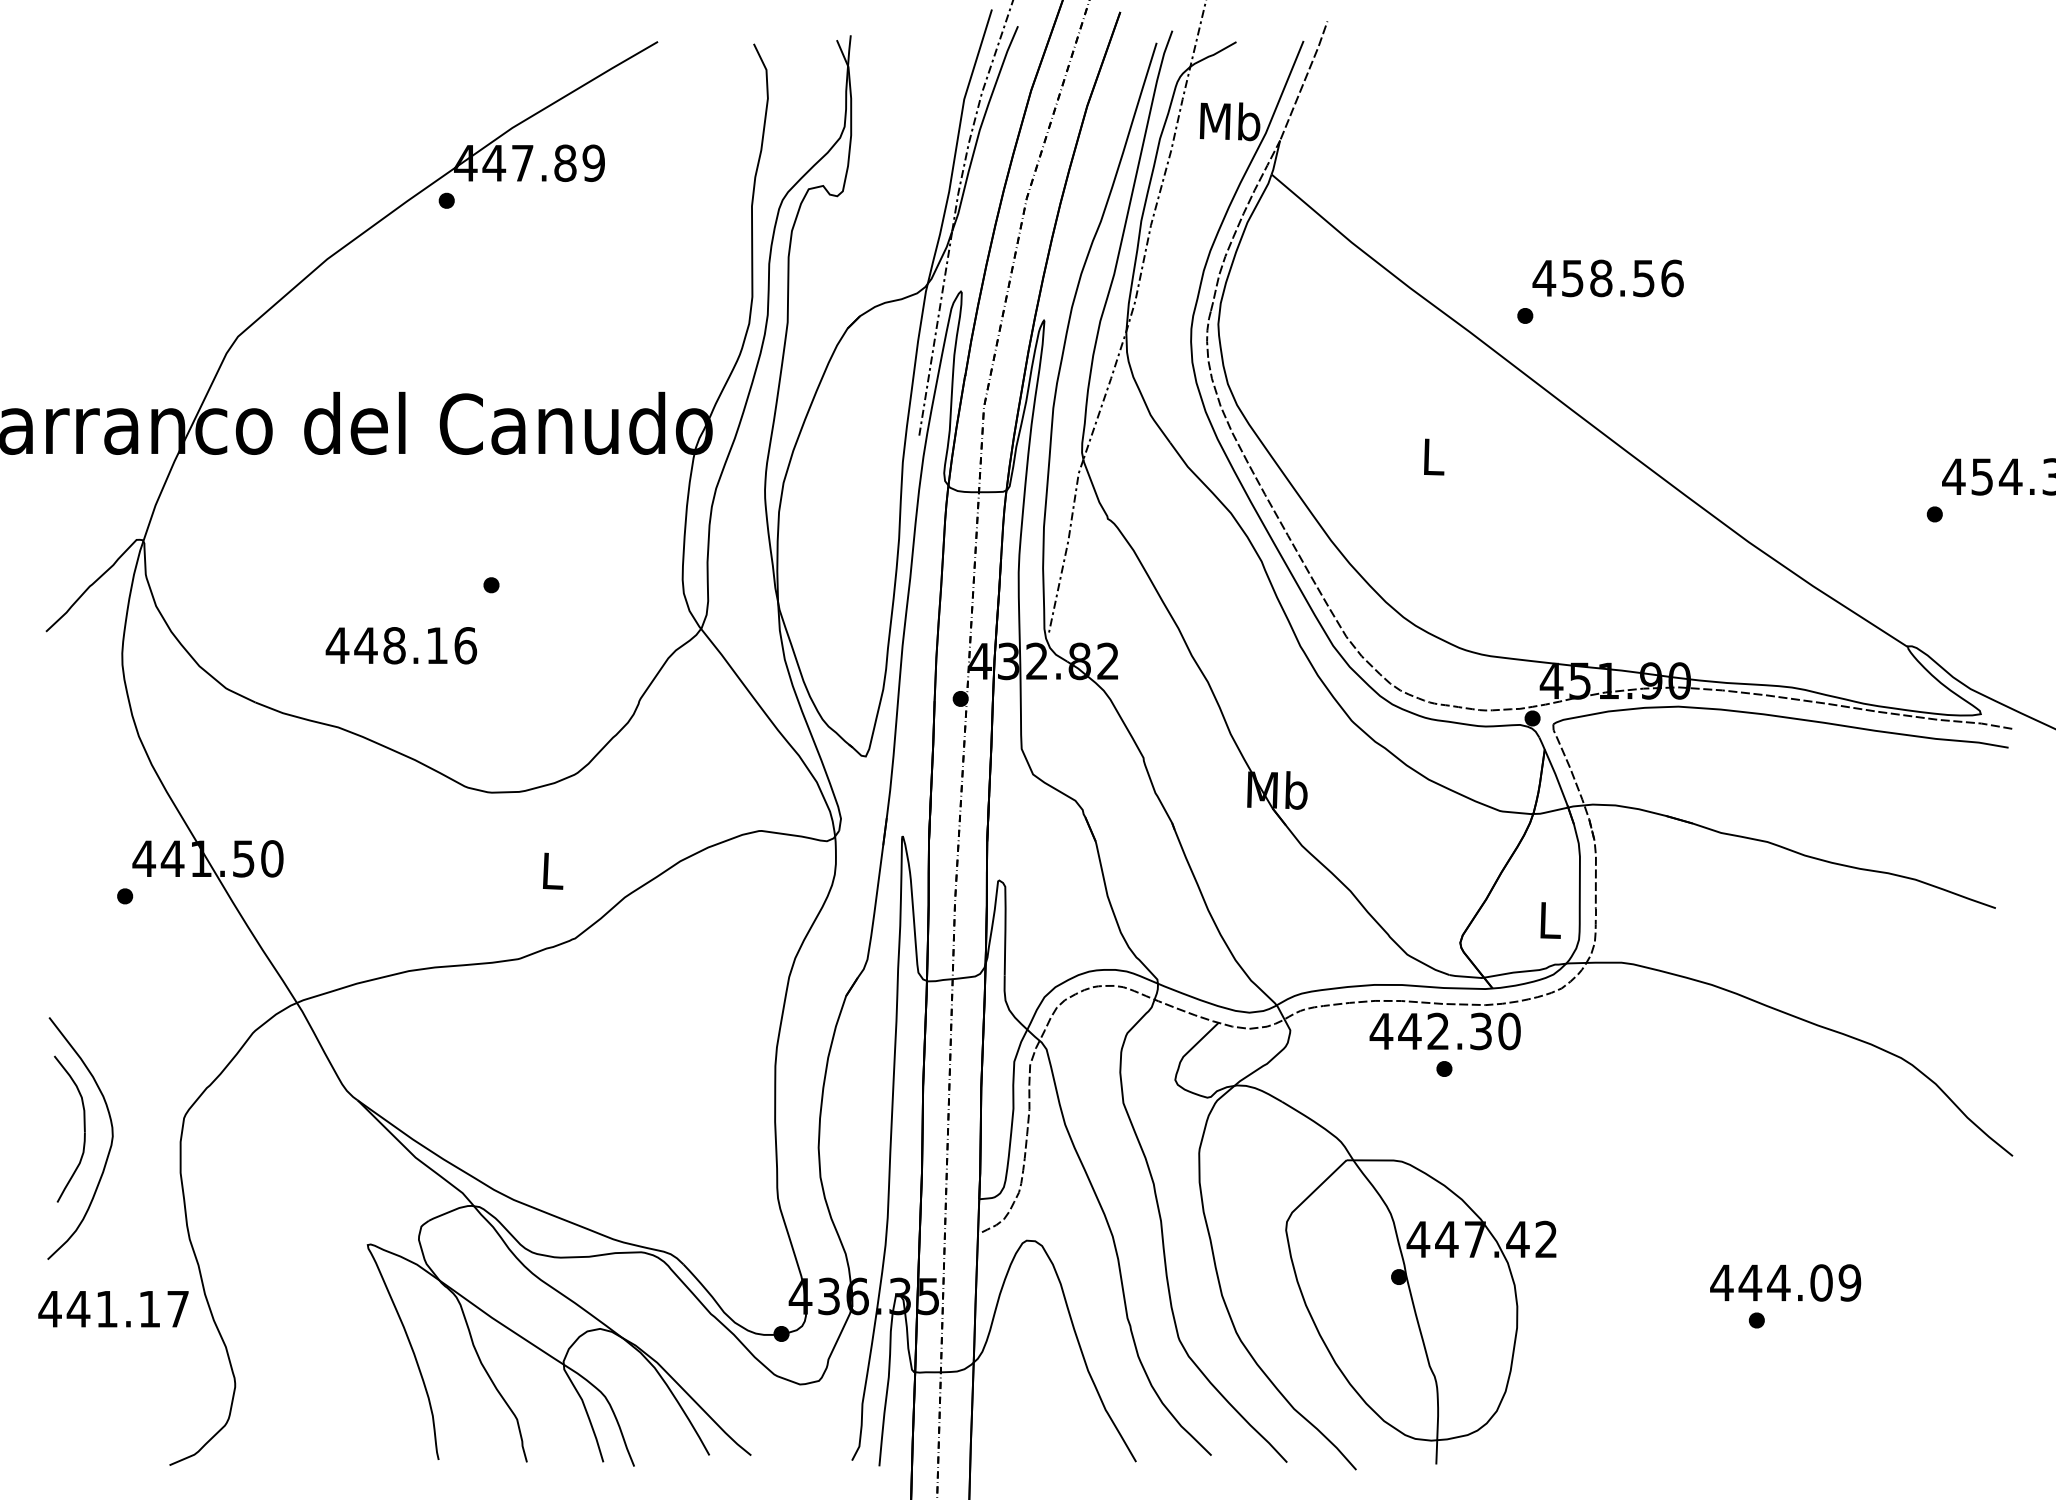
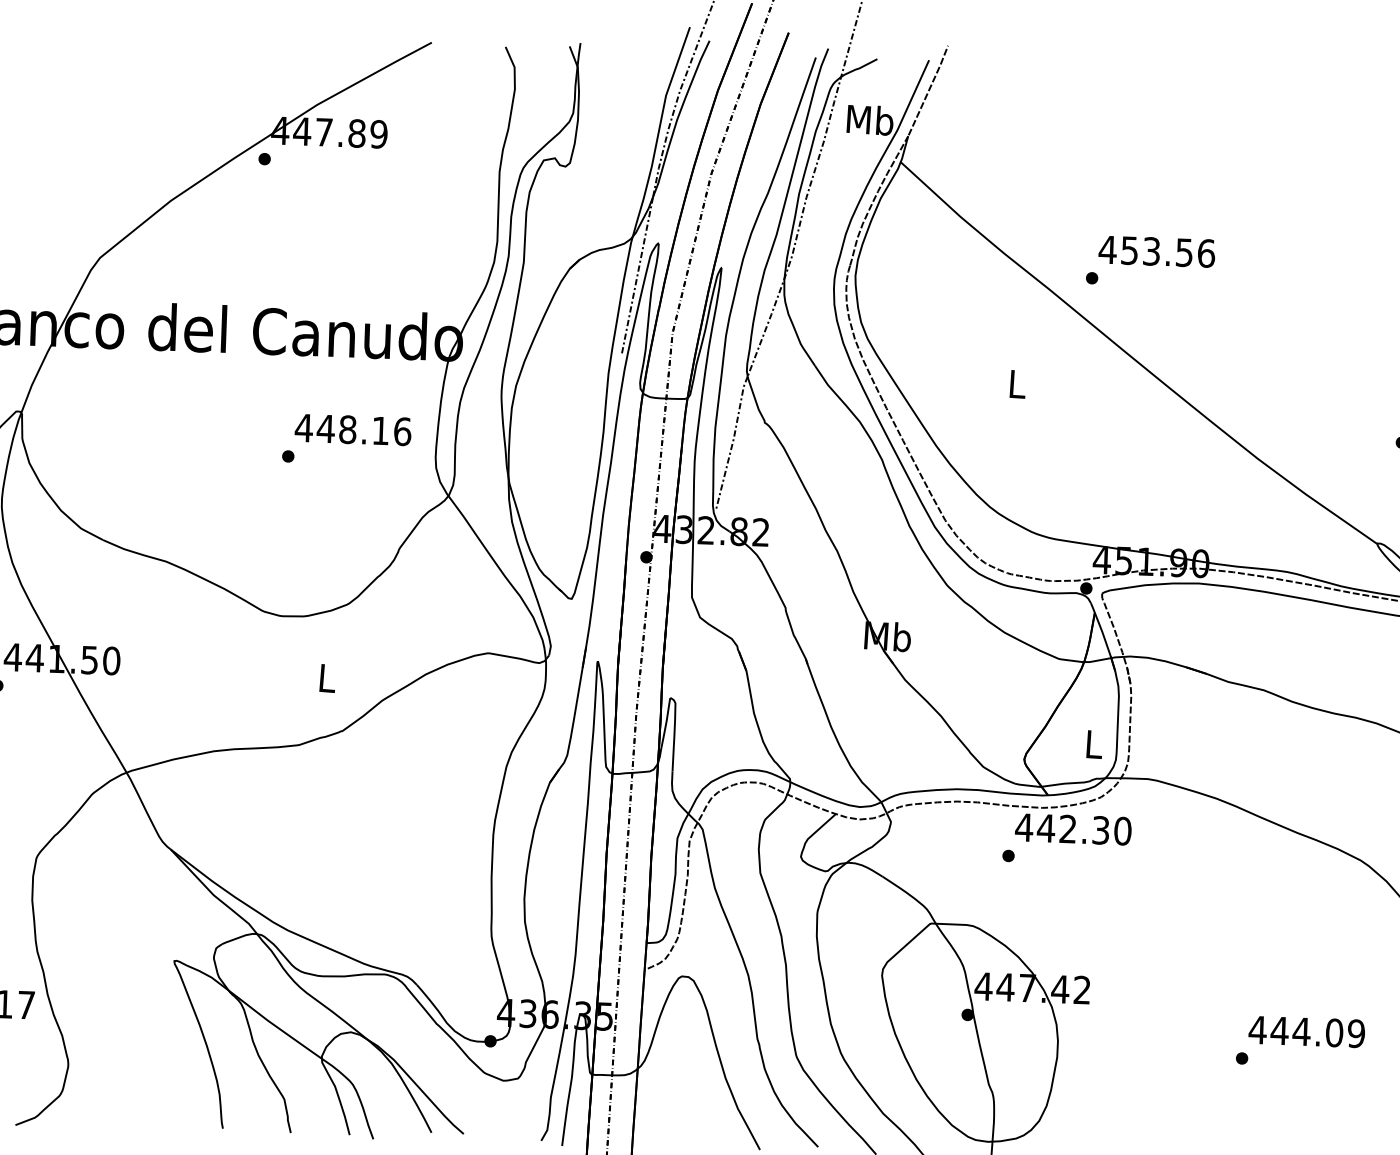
text: (1601, 278) -> (1151, 251), 458.56 -> 453.56
text: (401, 645) -> (353, 429), moved
text: (1444, 1031) -> (1072, 829), moved
text: (1785, 1282) -> (1306, 1031), moved

